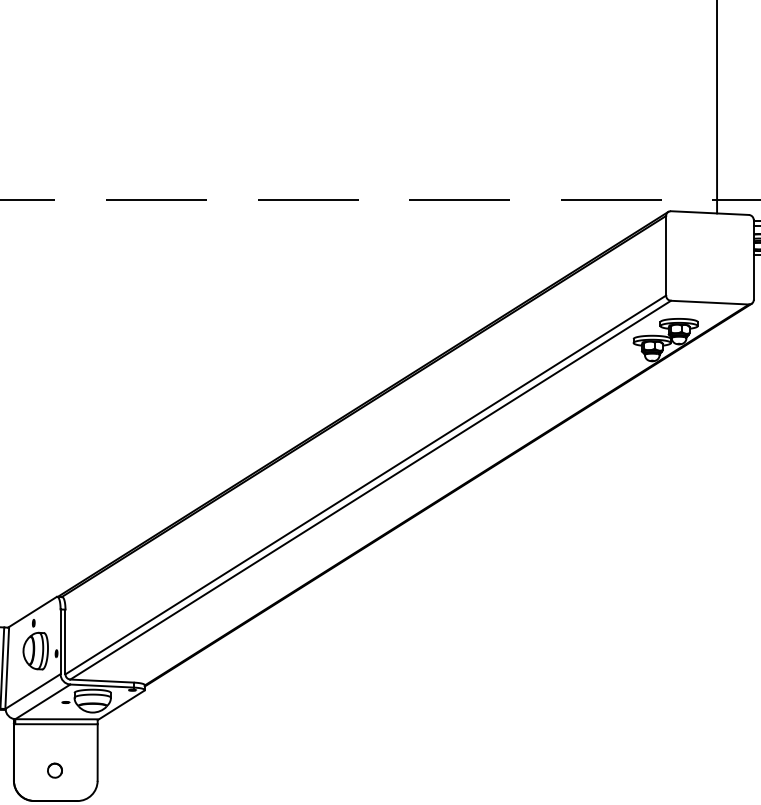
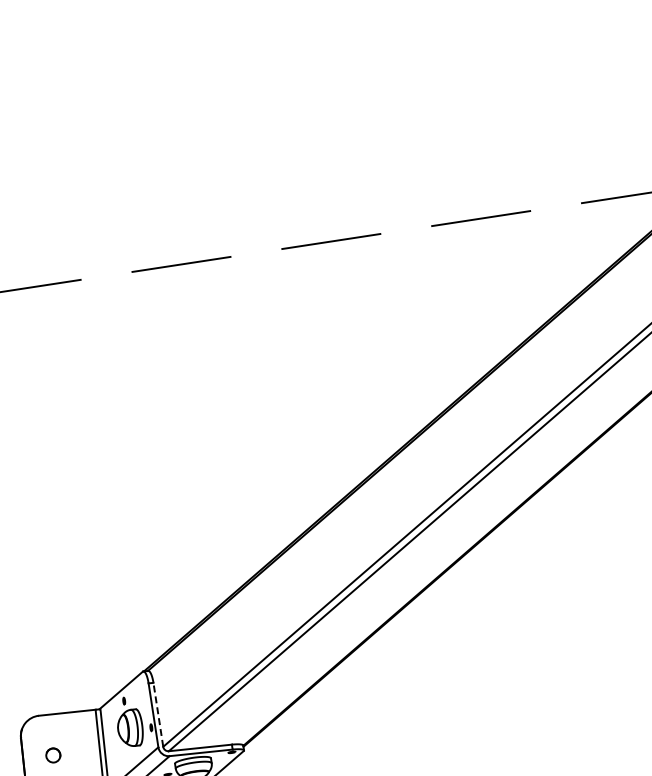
line: (65, 641) -> (158, 714), solid -> dashed

